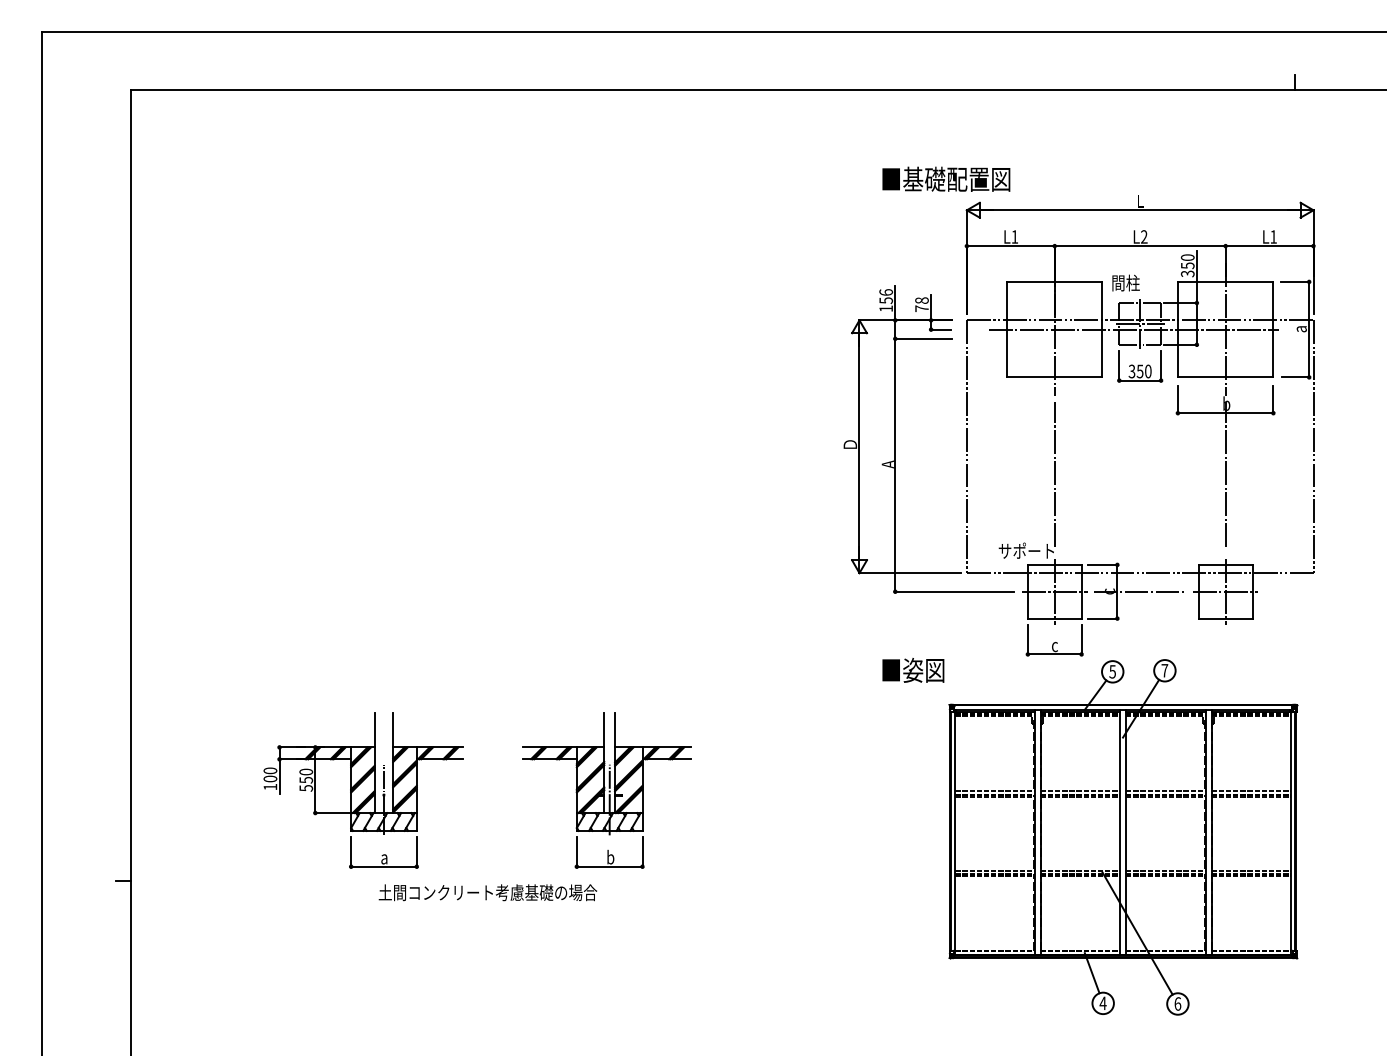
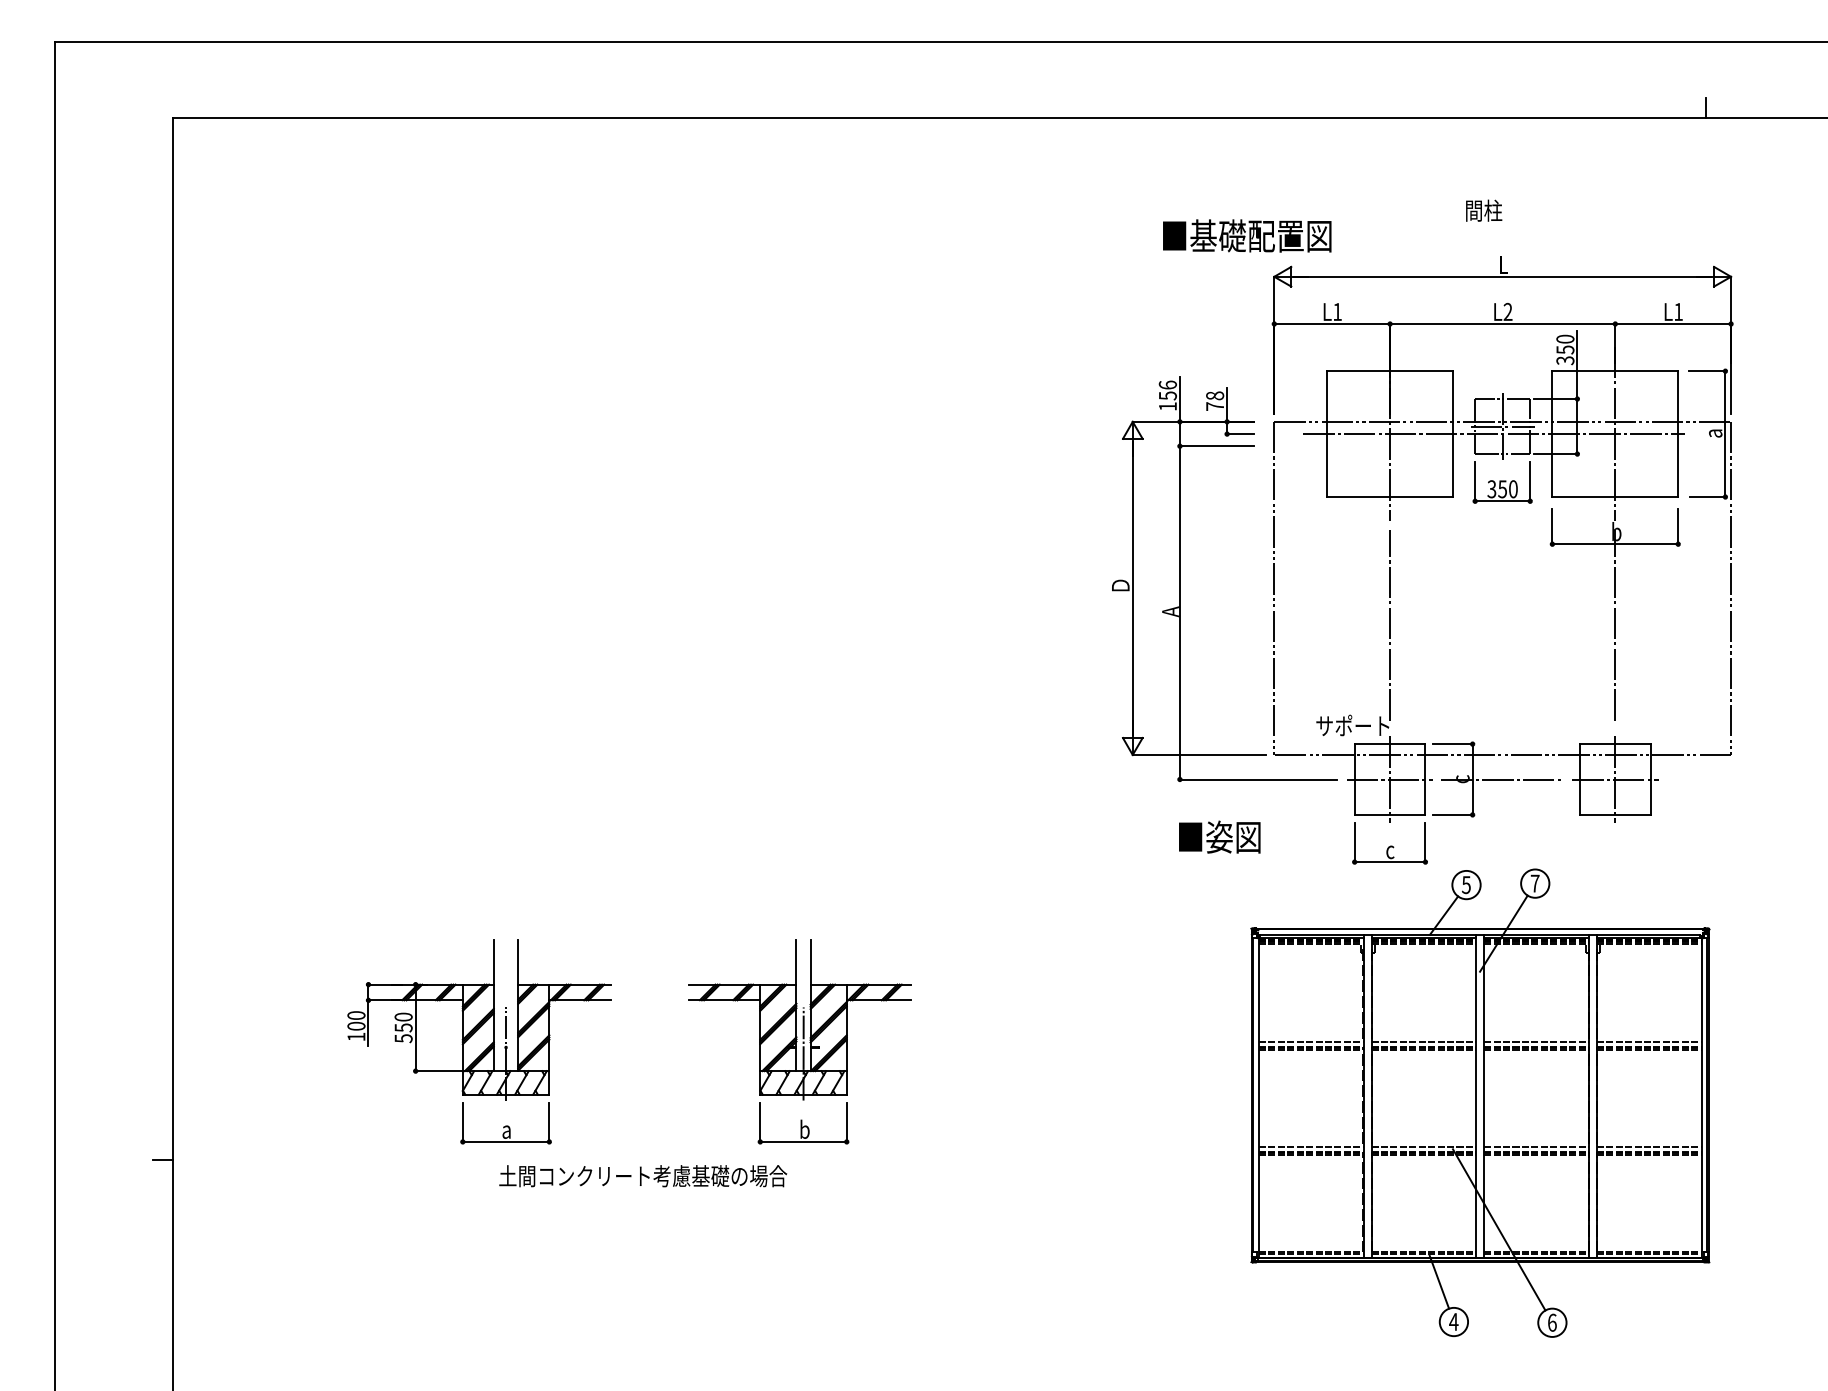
text: (1126, 282) -> (1484, 210), moved
text: (913, 669) -> (1219, 836), moved

